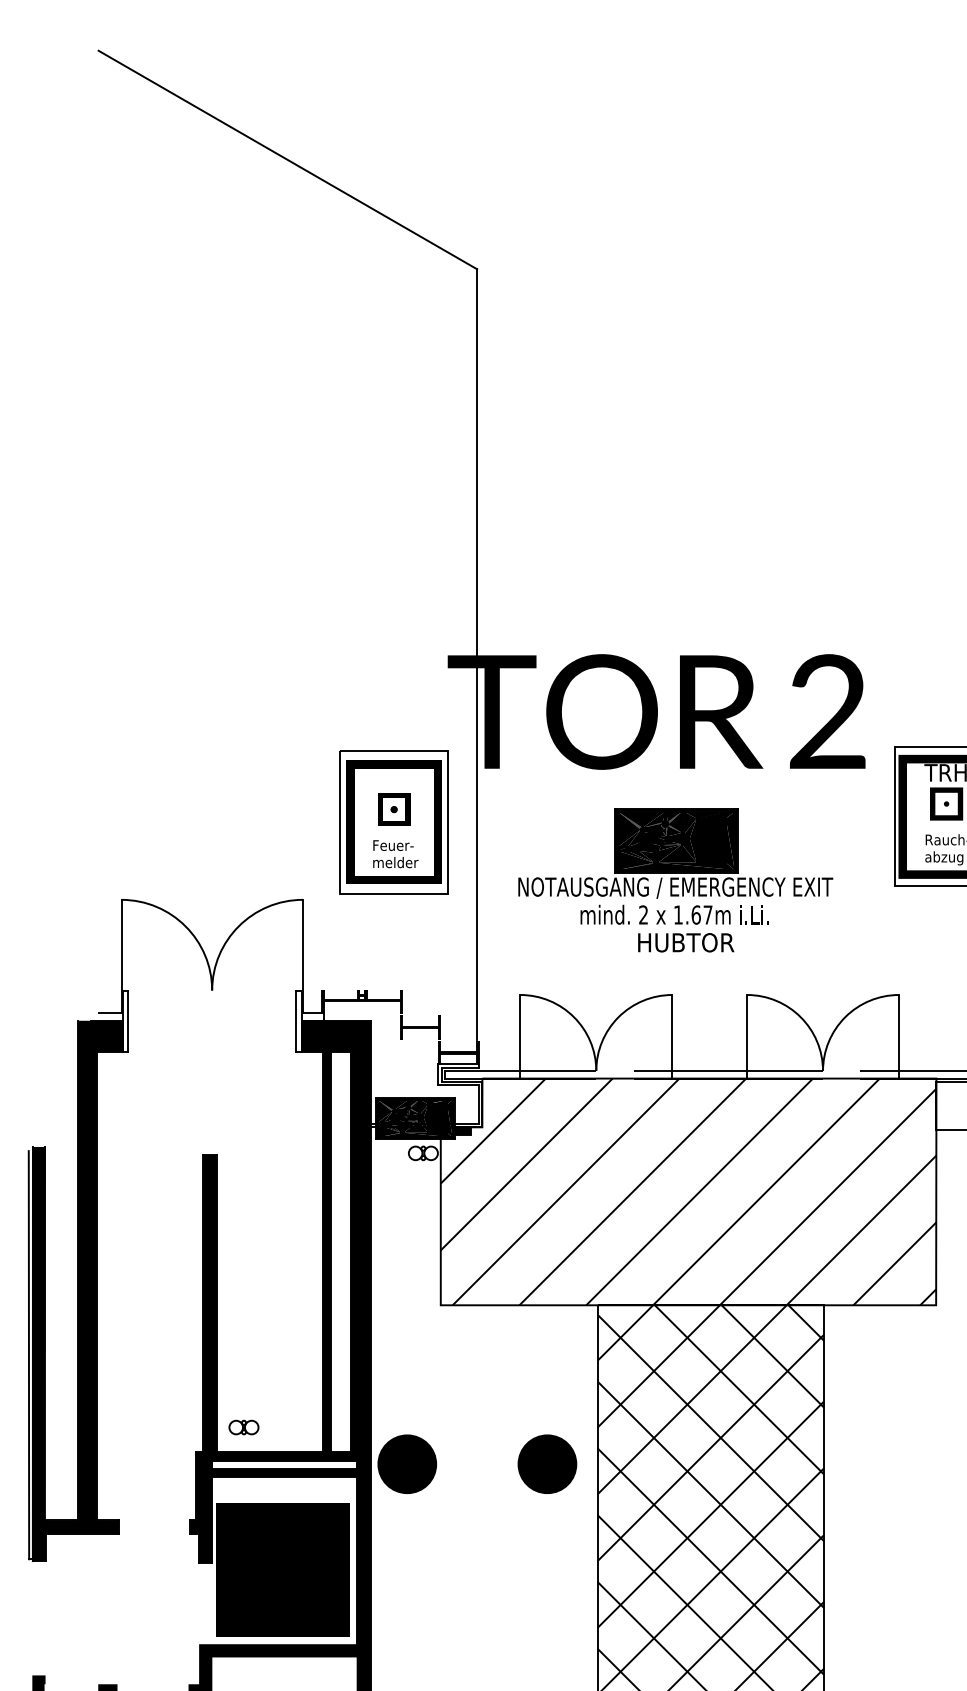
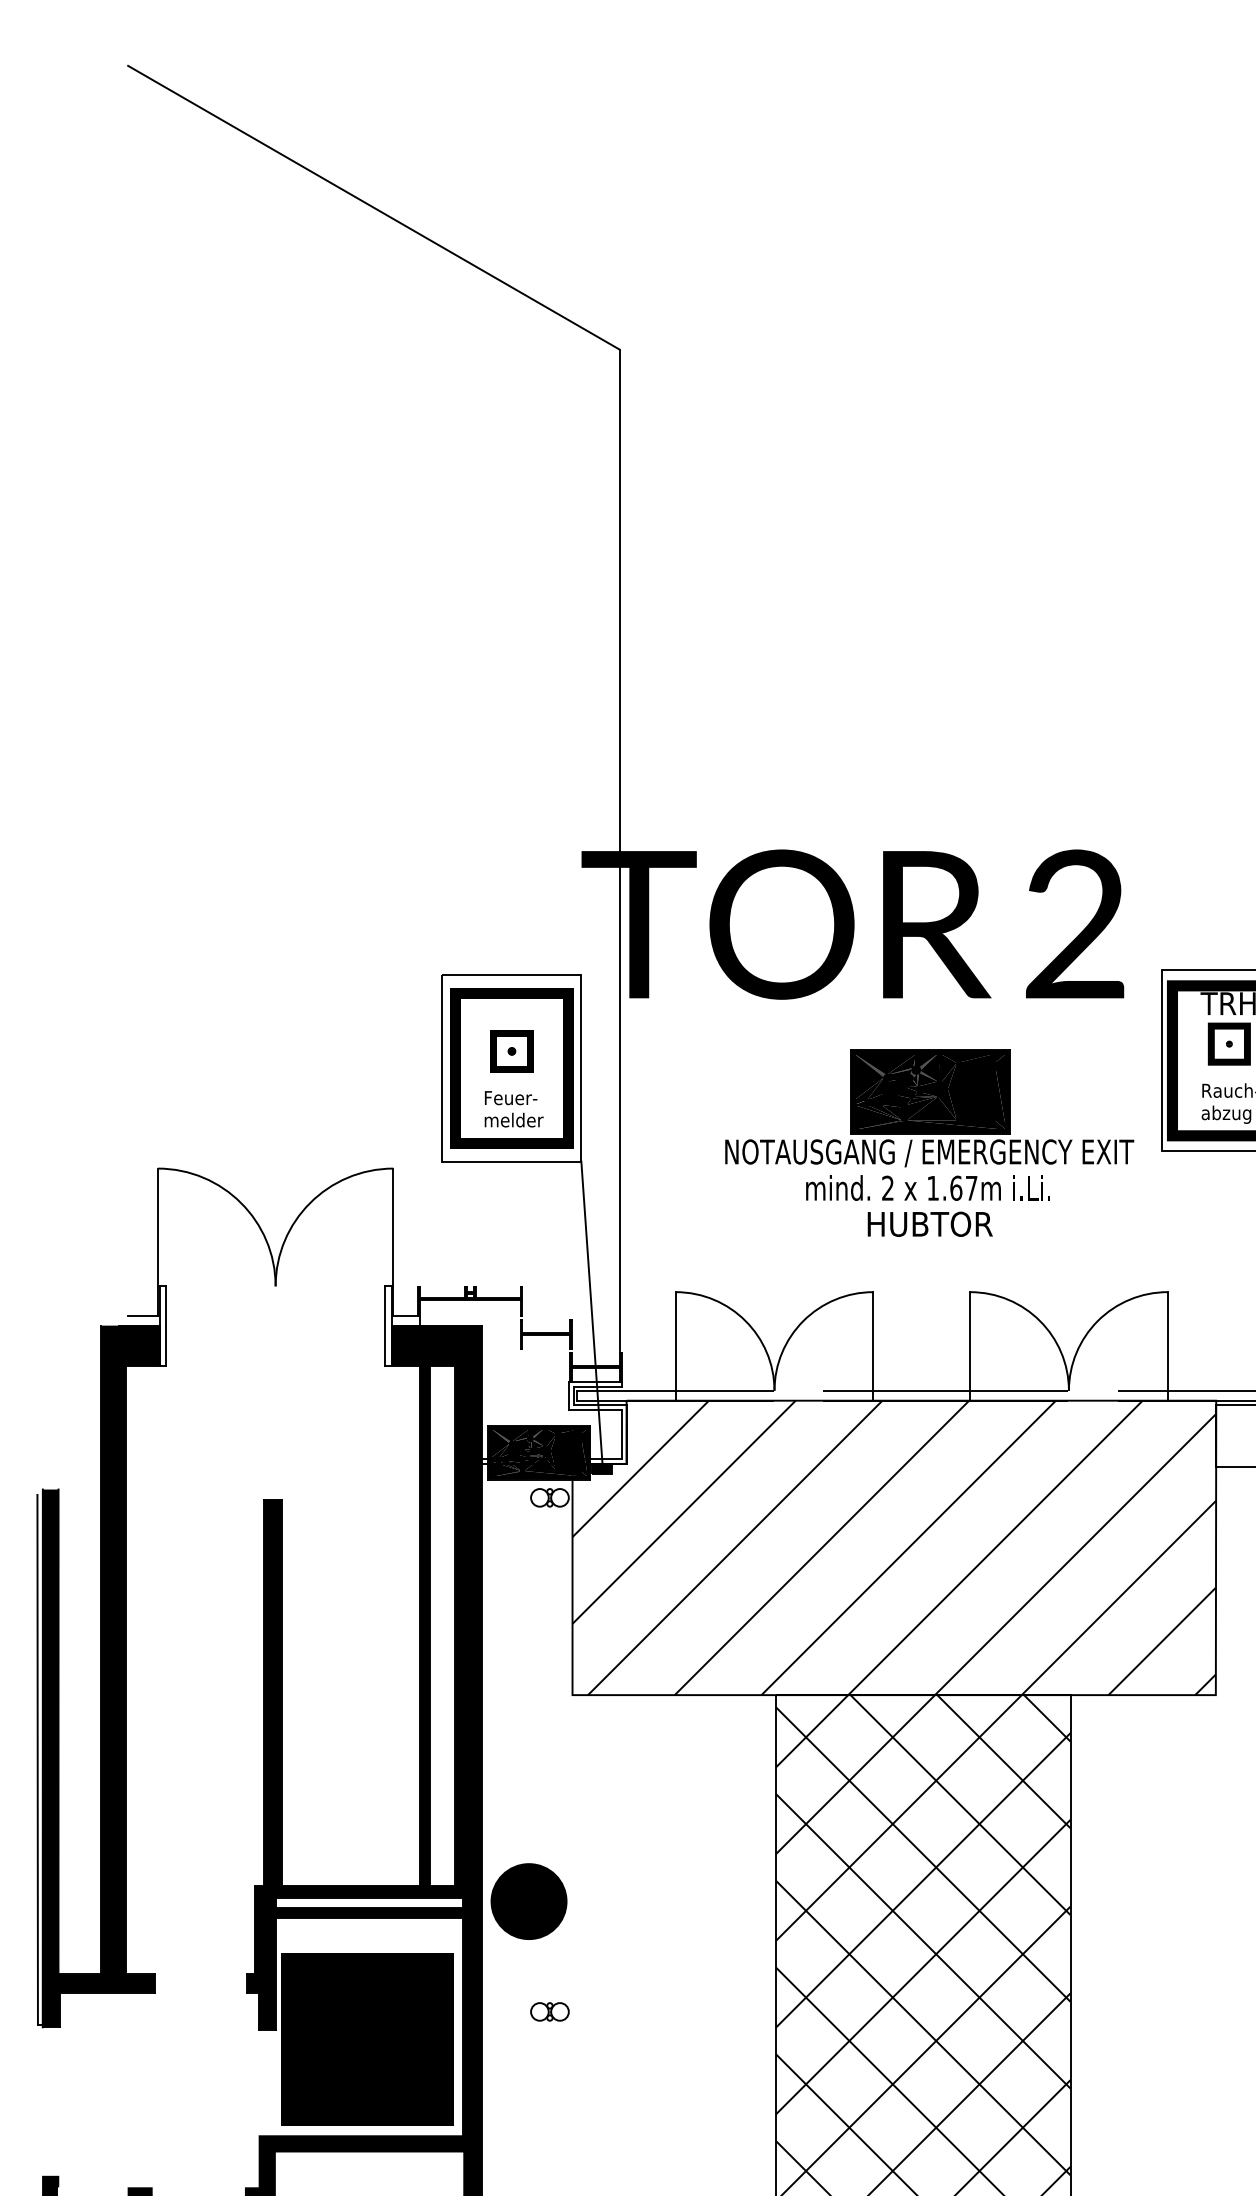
part: (675, 865) -> (929, 1124), moved
text: (685, 942) -> (929, 1223), moved
line: (455, 1012) -> (591, 1315), added
part: (243, 1427) -> (549, 2011), moved
part: (547, 1464) -> (710, 1901), removed

